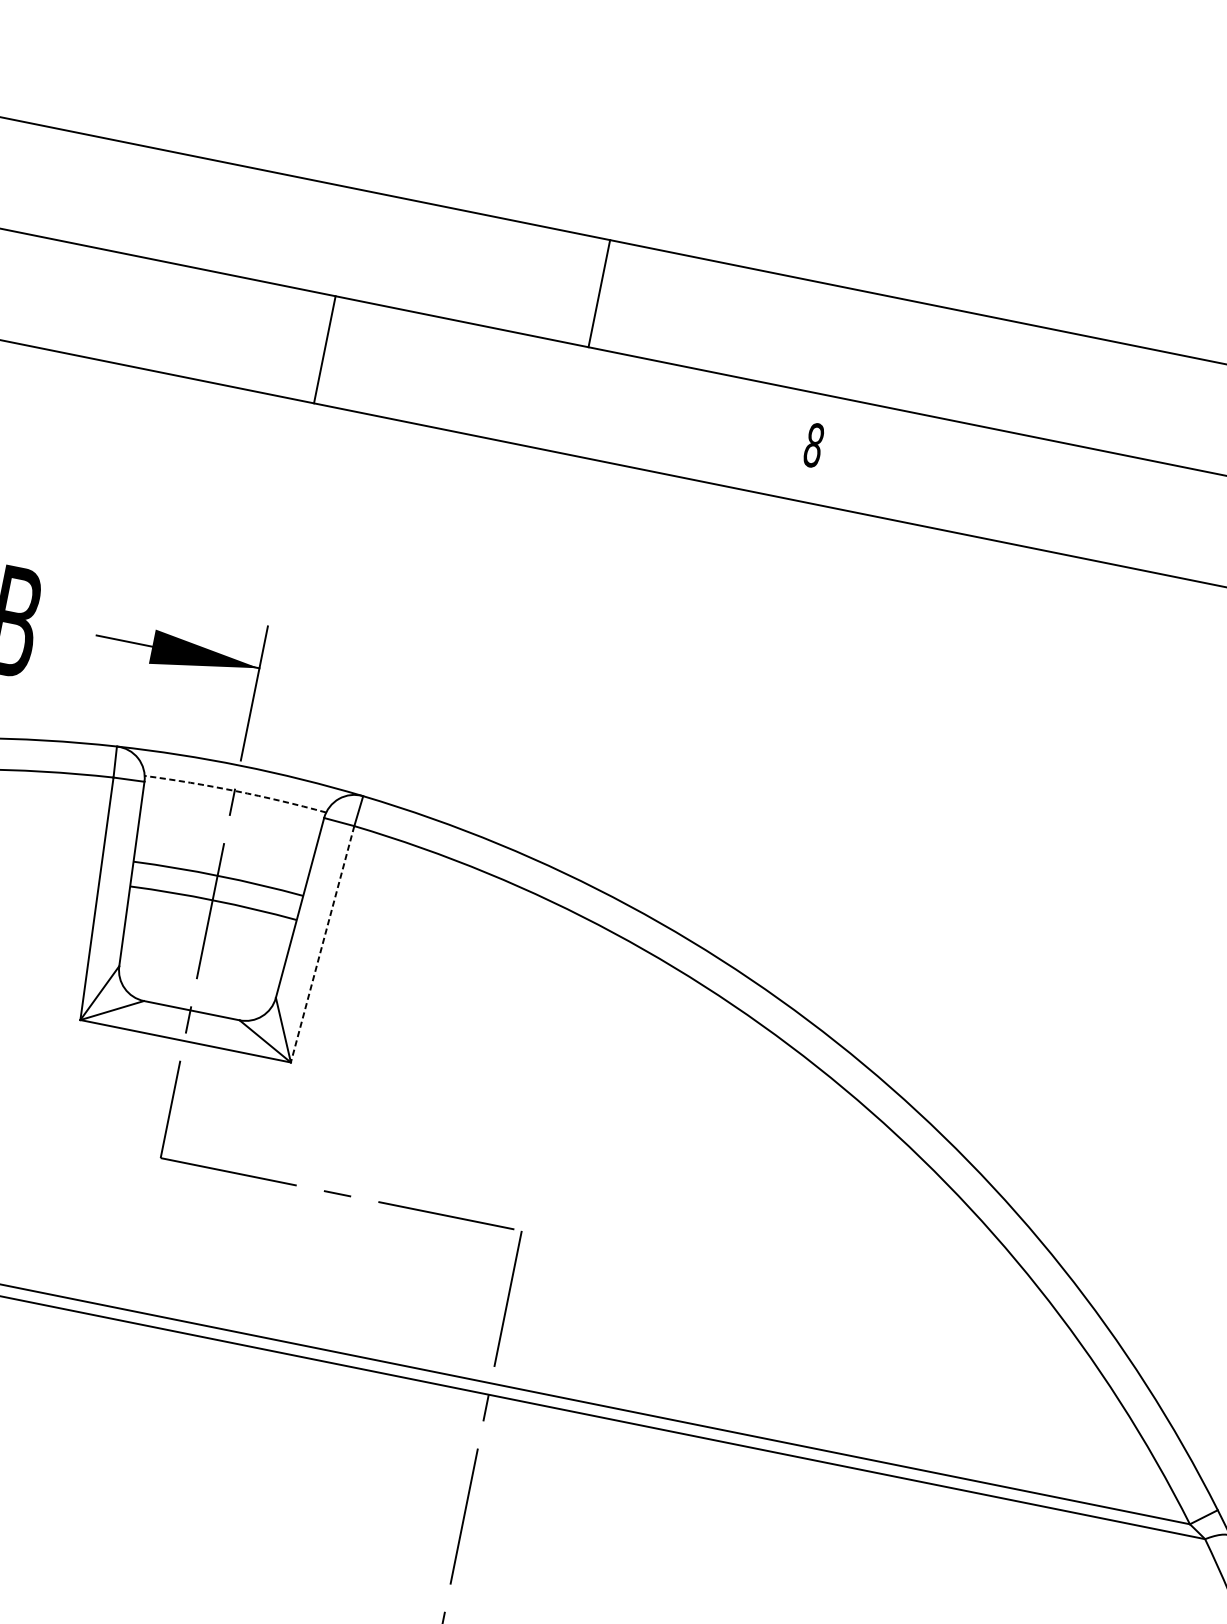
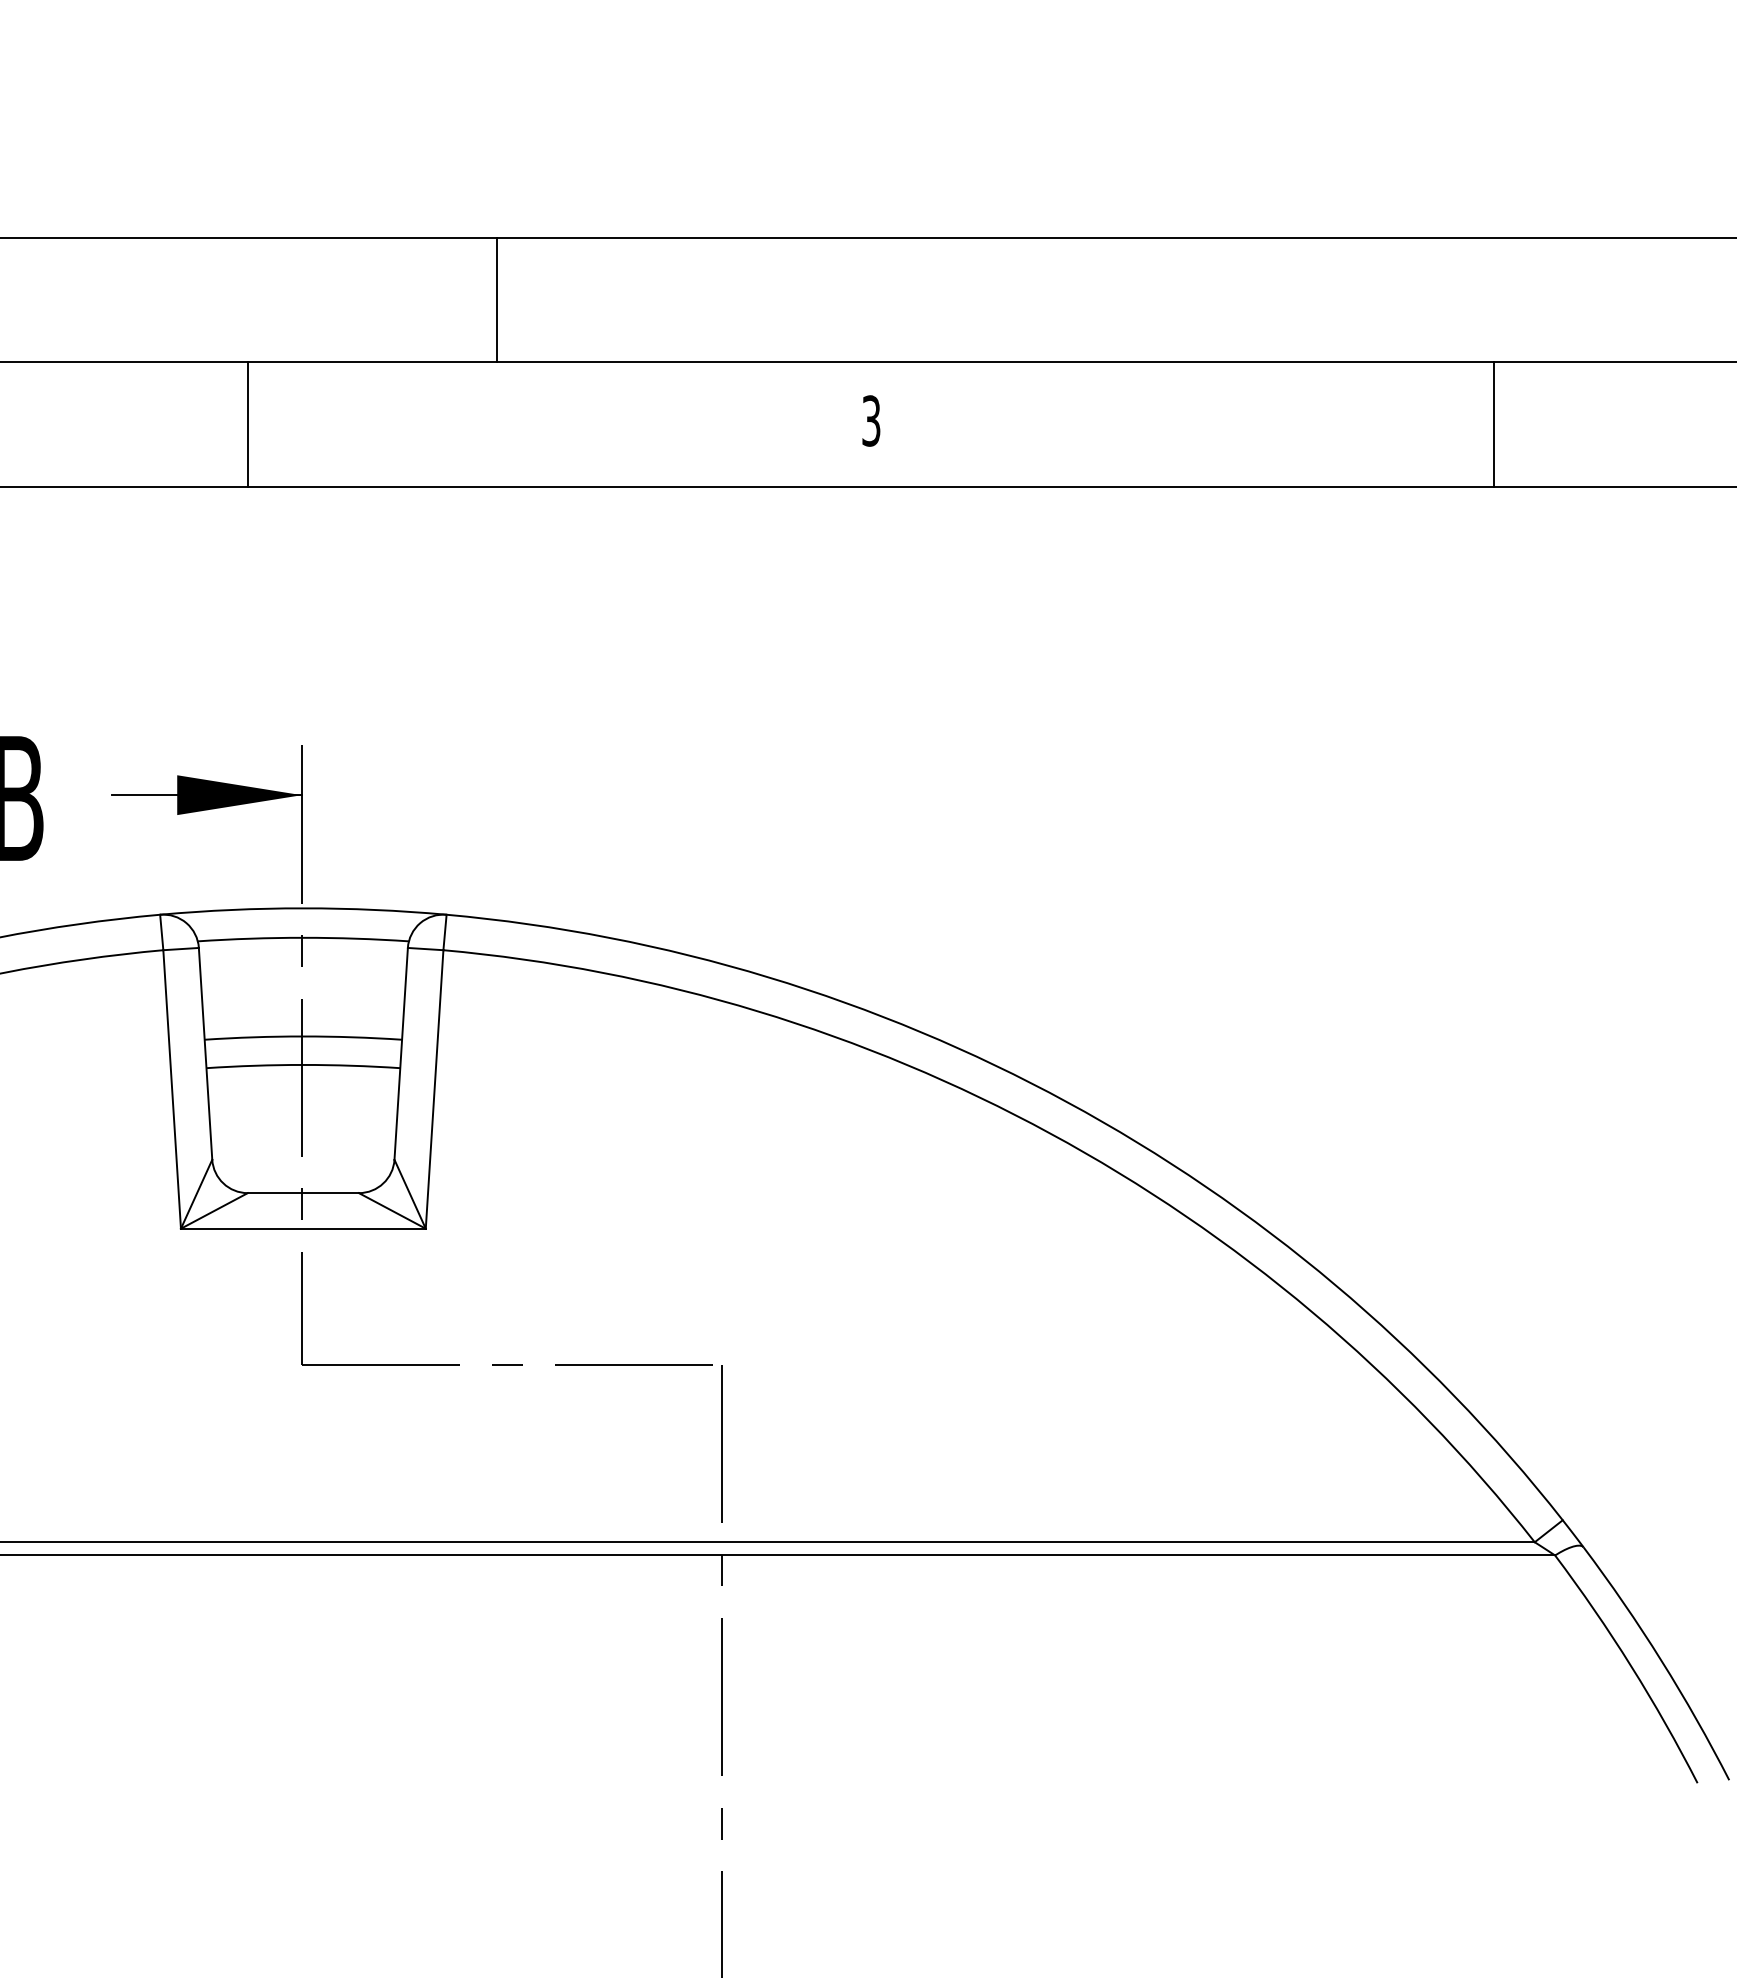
line: (599, 293) -> (497, 299), moved
line: (325, 349) -> (248, 424), moved
text: (814, 444) -> (871, 420), 8 -> 3
arc: (236, 790) -> (303, 937), dashed -> solid
line: (322, 944) -> (434, 1089), dashed -> solid

